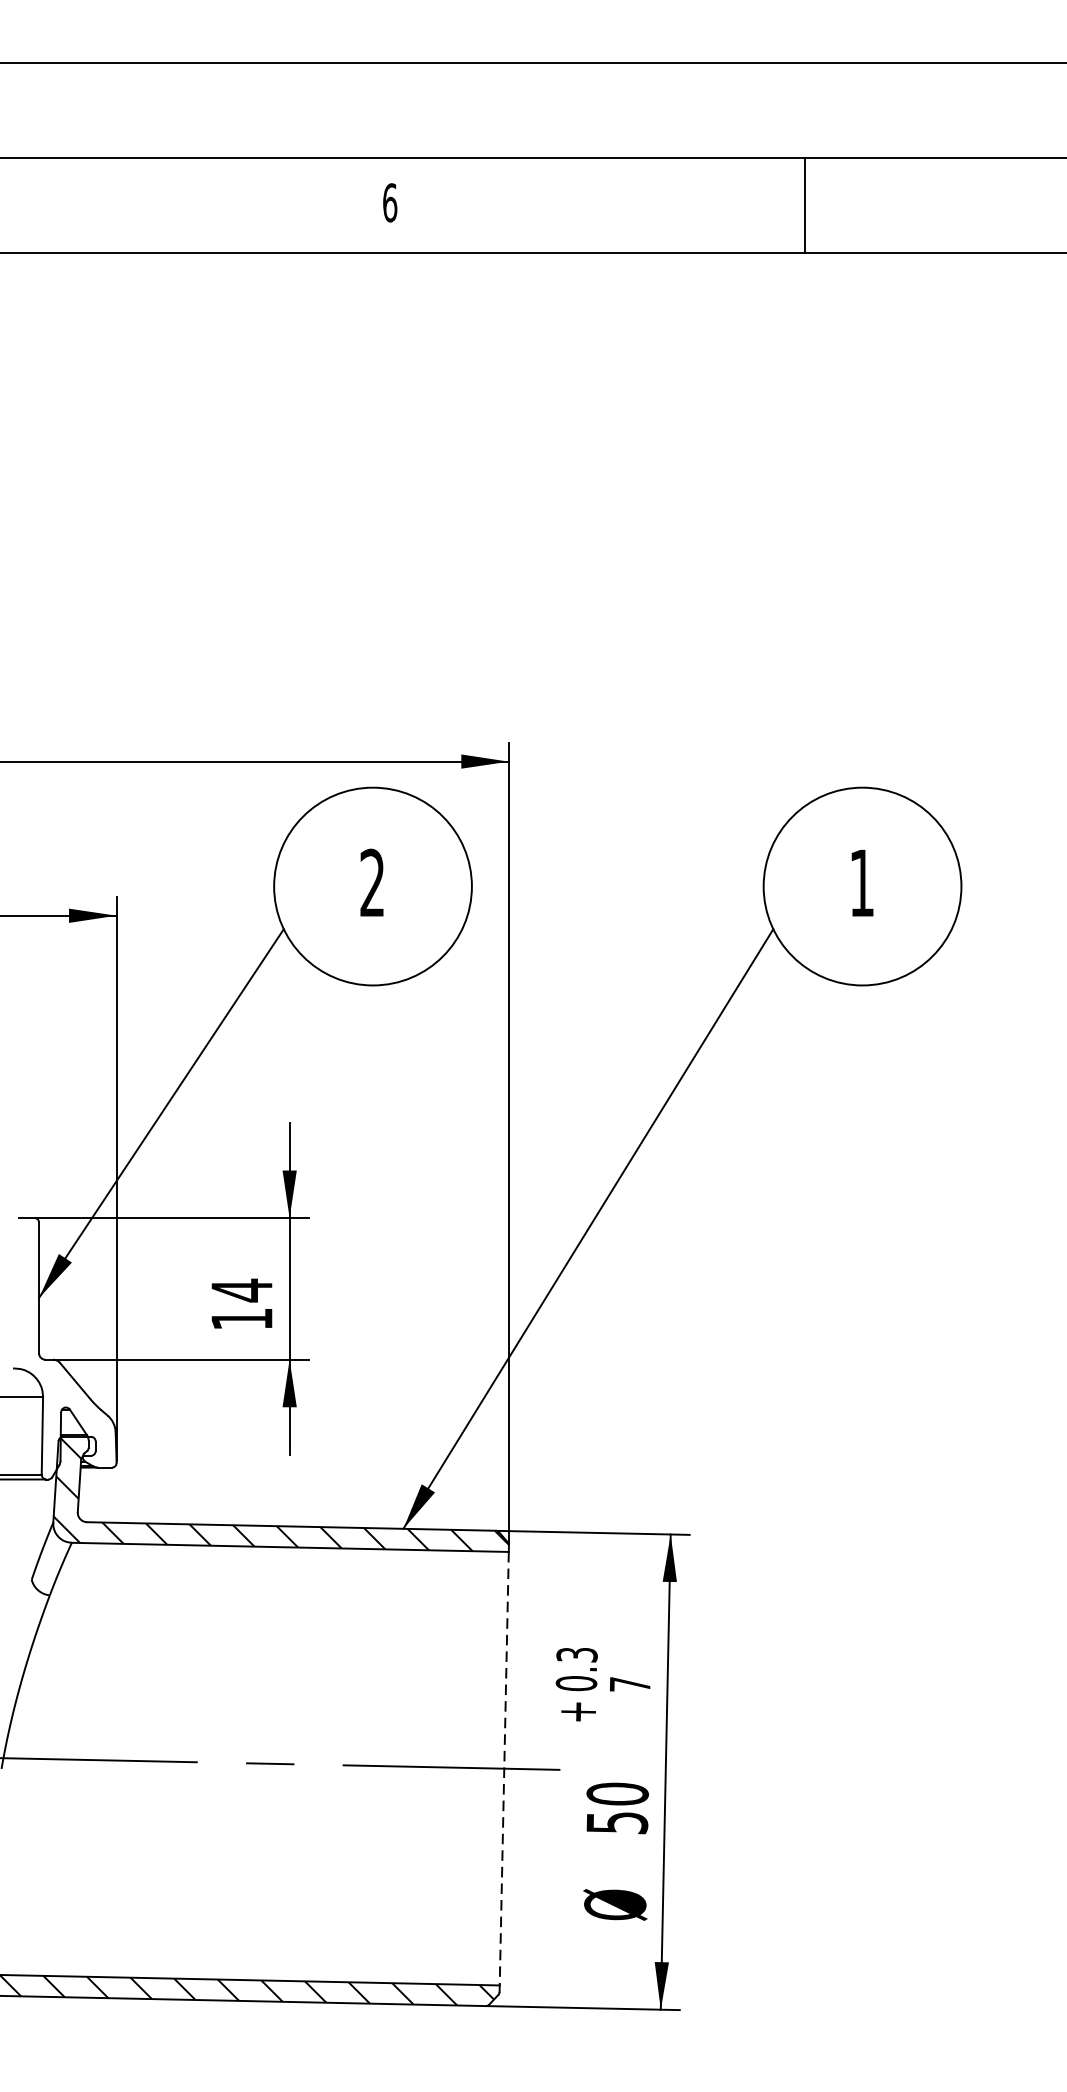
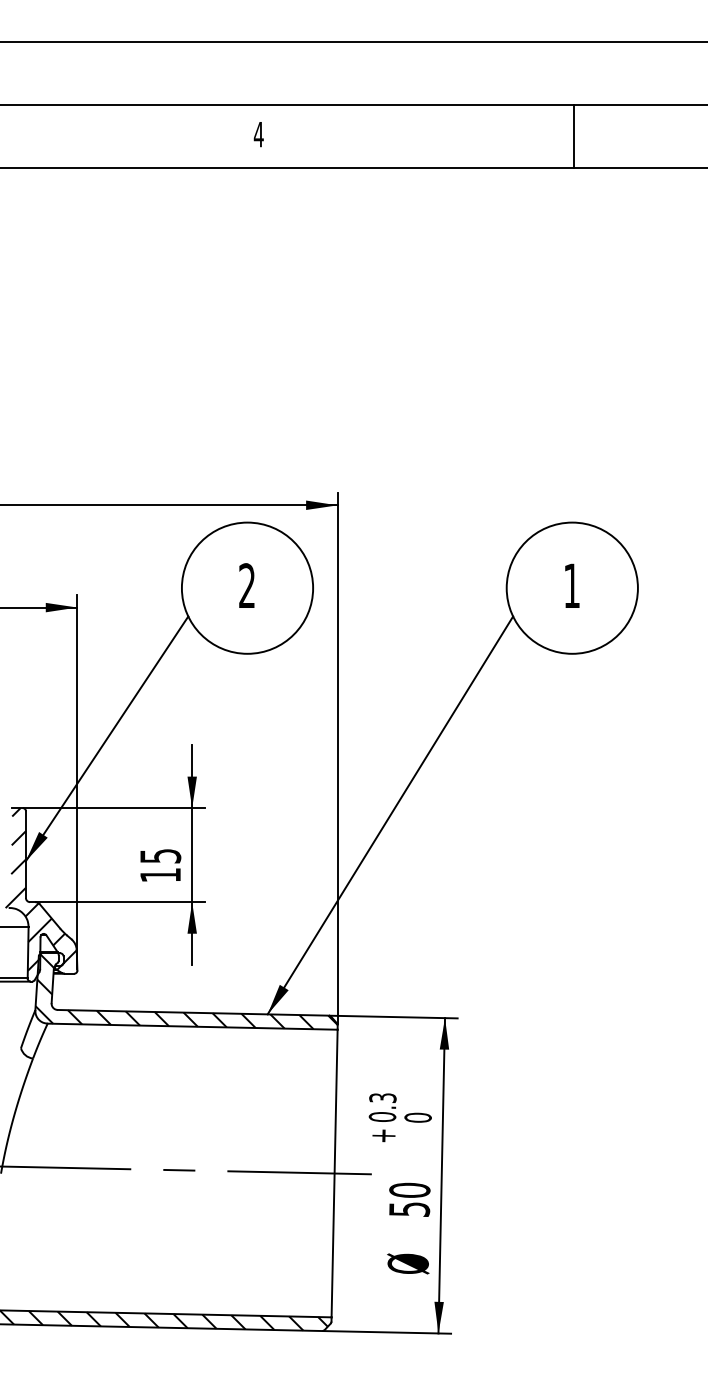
text: (389, 202) -> (258, 134), 6 -> 4
line: (804, 204) -> (573, 135), moved
text: (241, 1290) -> (160, 856), 14 -> 15
hatch: (61, 1340) -> (40, 889), added
text: (629, 1684) -> (417, 1117), 7 -> 0
line: (504, 1768) -> (334, 1173), dashed -> solid

